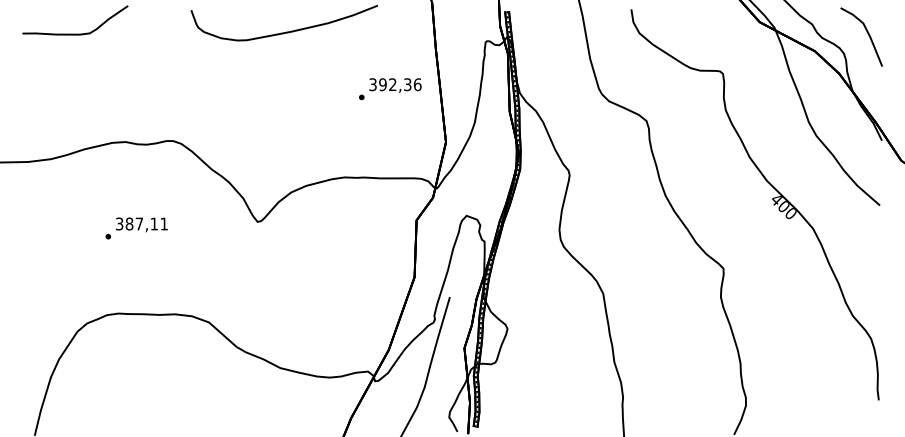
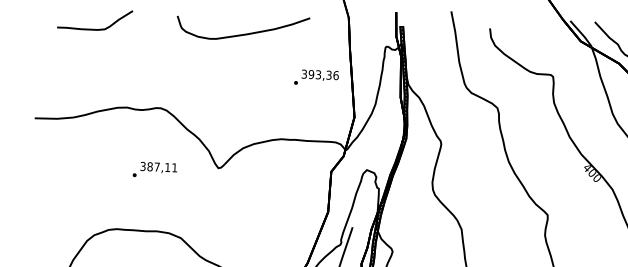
text: (392, 84) -> (318, 74), 392,36 -> 393,36
text: (136, 228) -> (154, 170), moved

